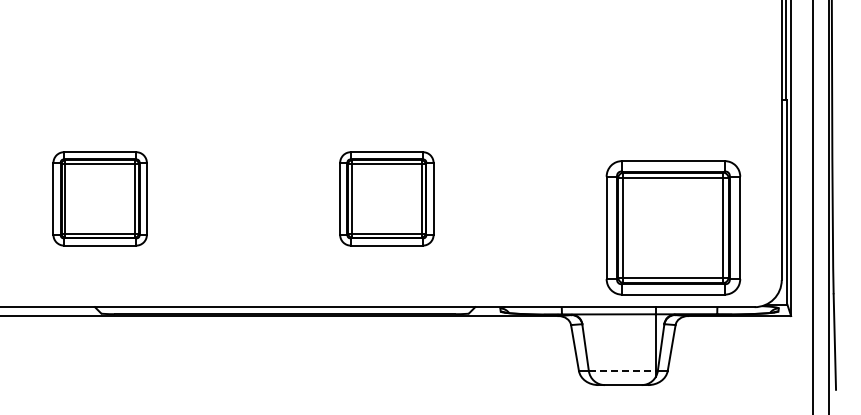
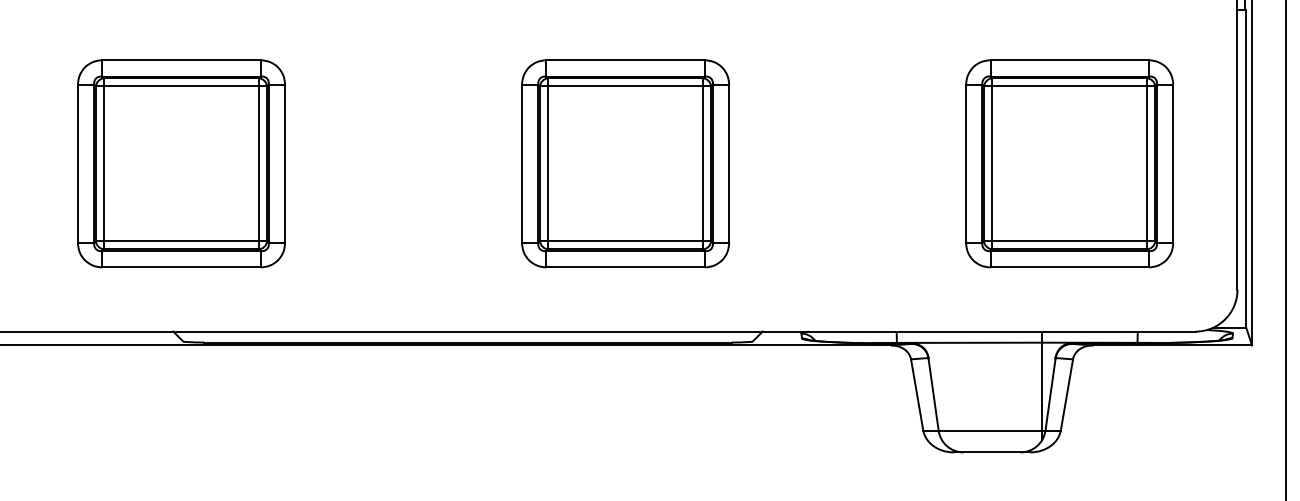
part: (99, 198) -> (180, 163), size x1.43
part: (386, 198) -> (625, 163), size x1.43
part: (673, 227) -> (1069, 163), moved
line: (622, 371) -> (990, 431), dashed -> solid

